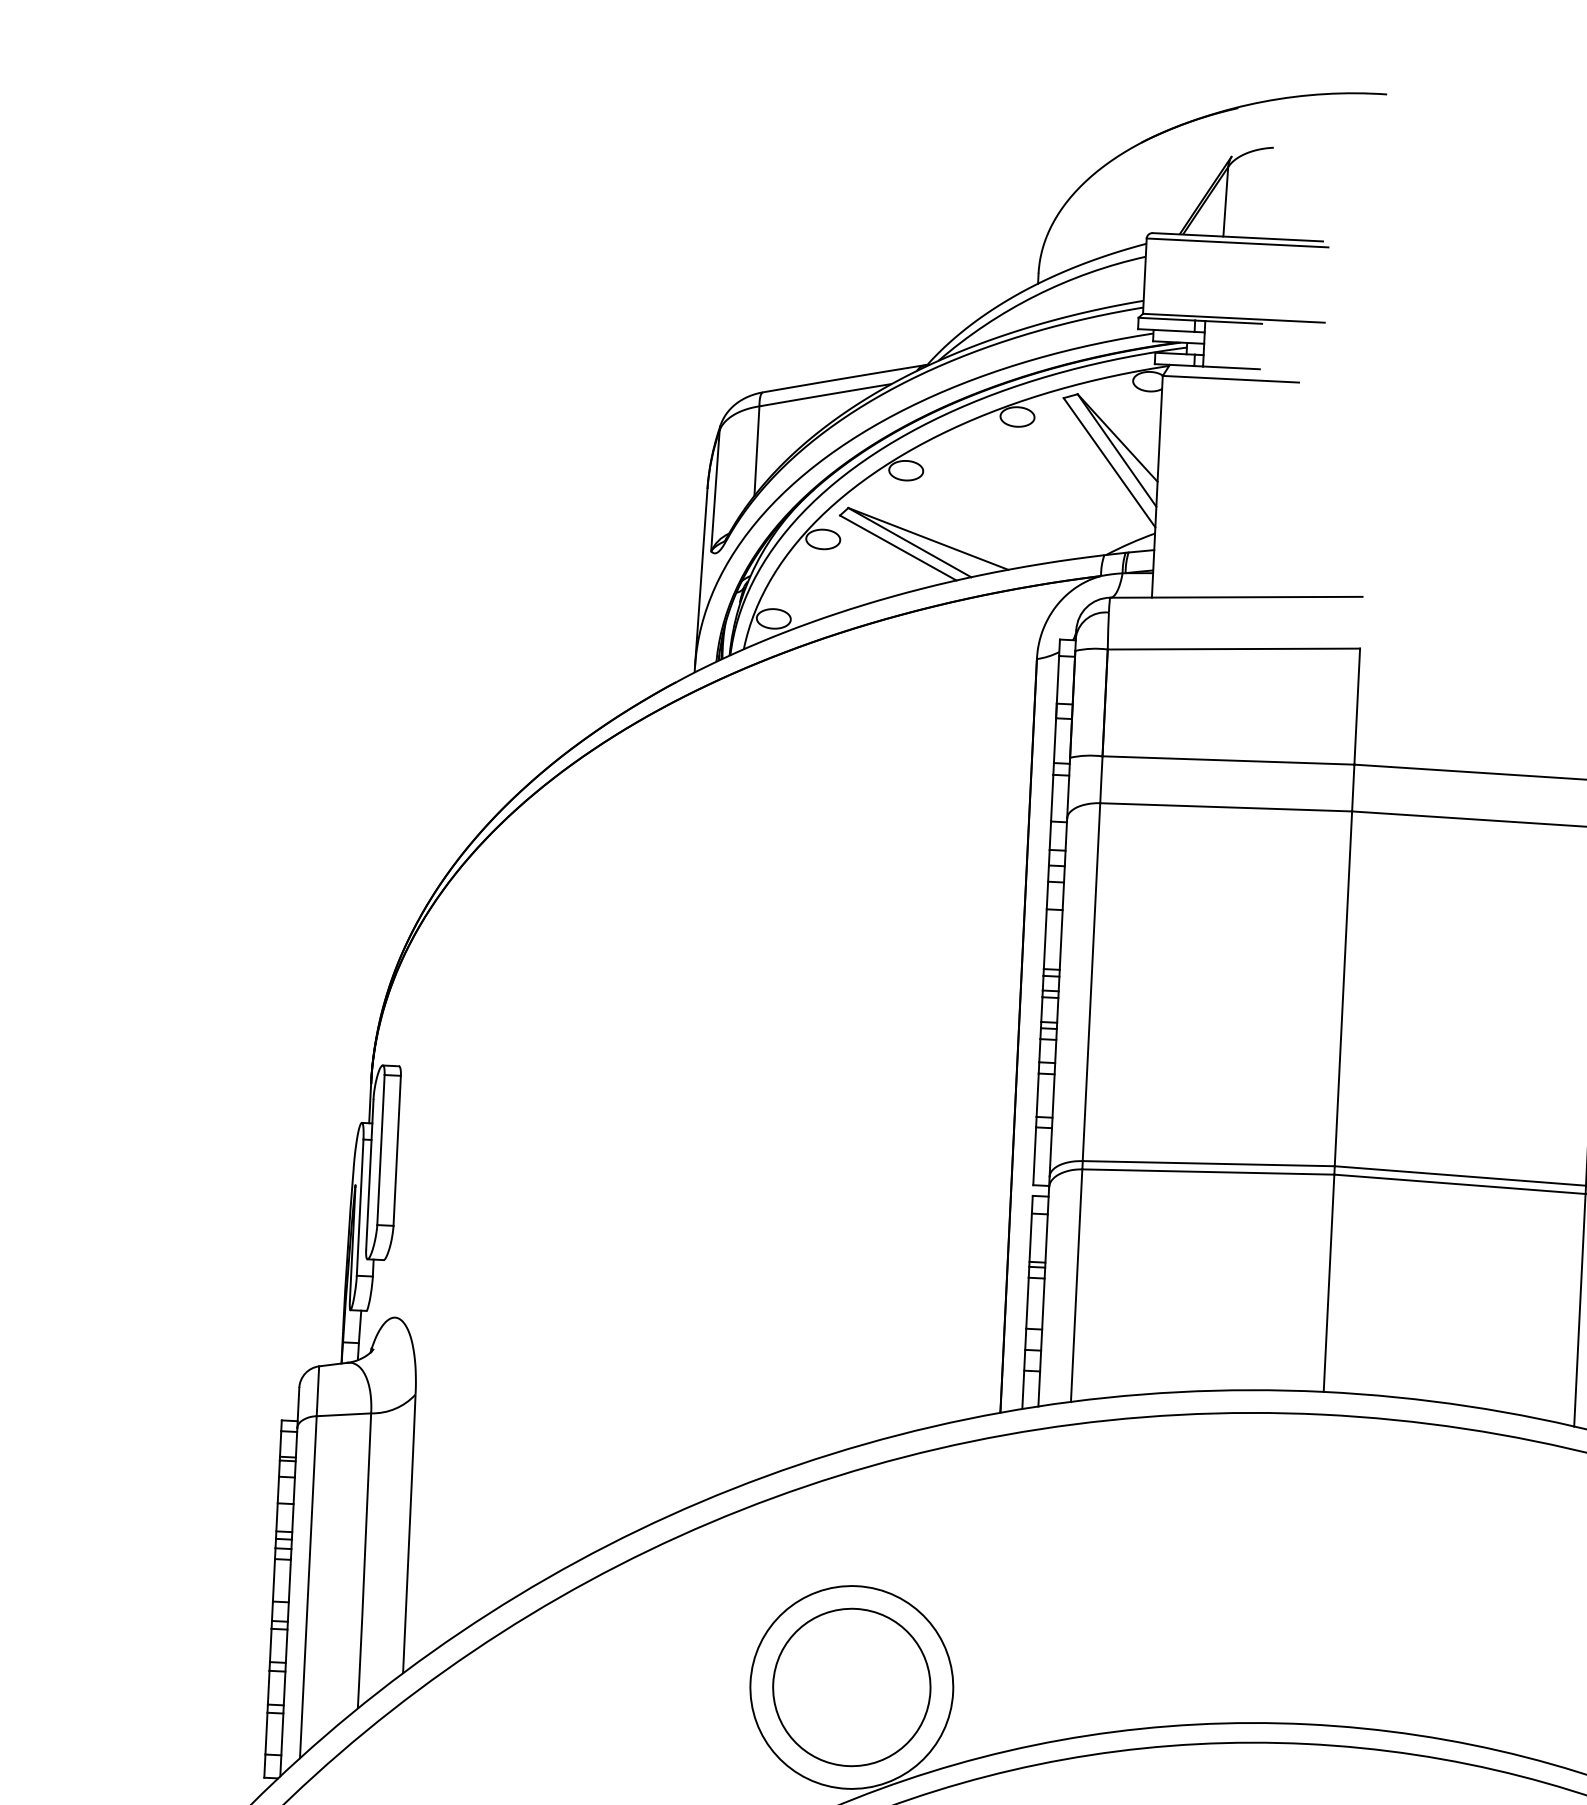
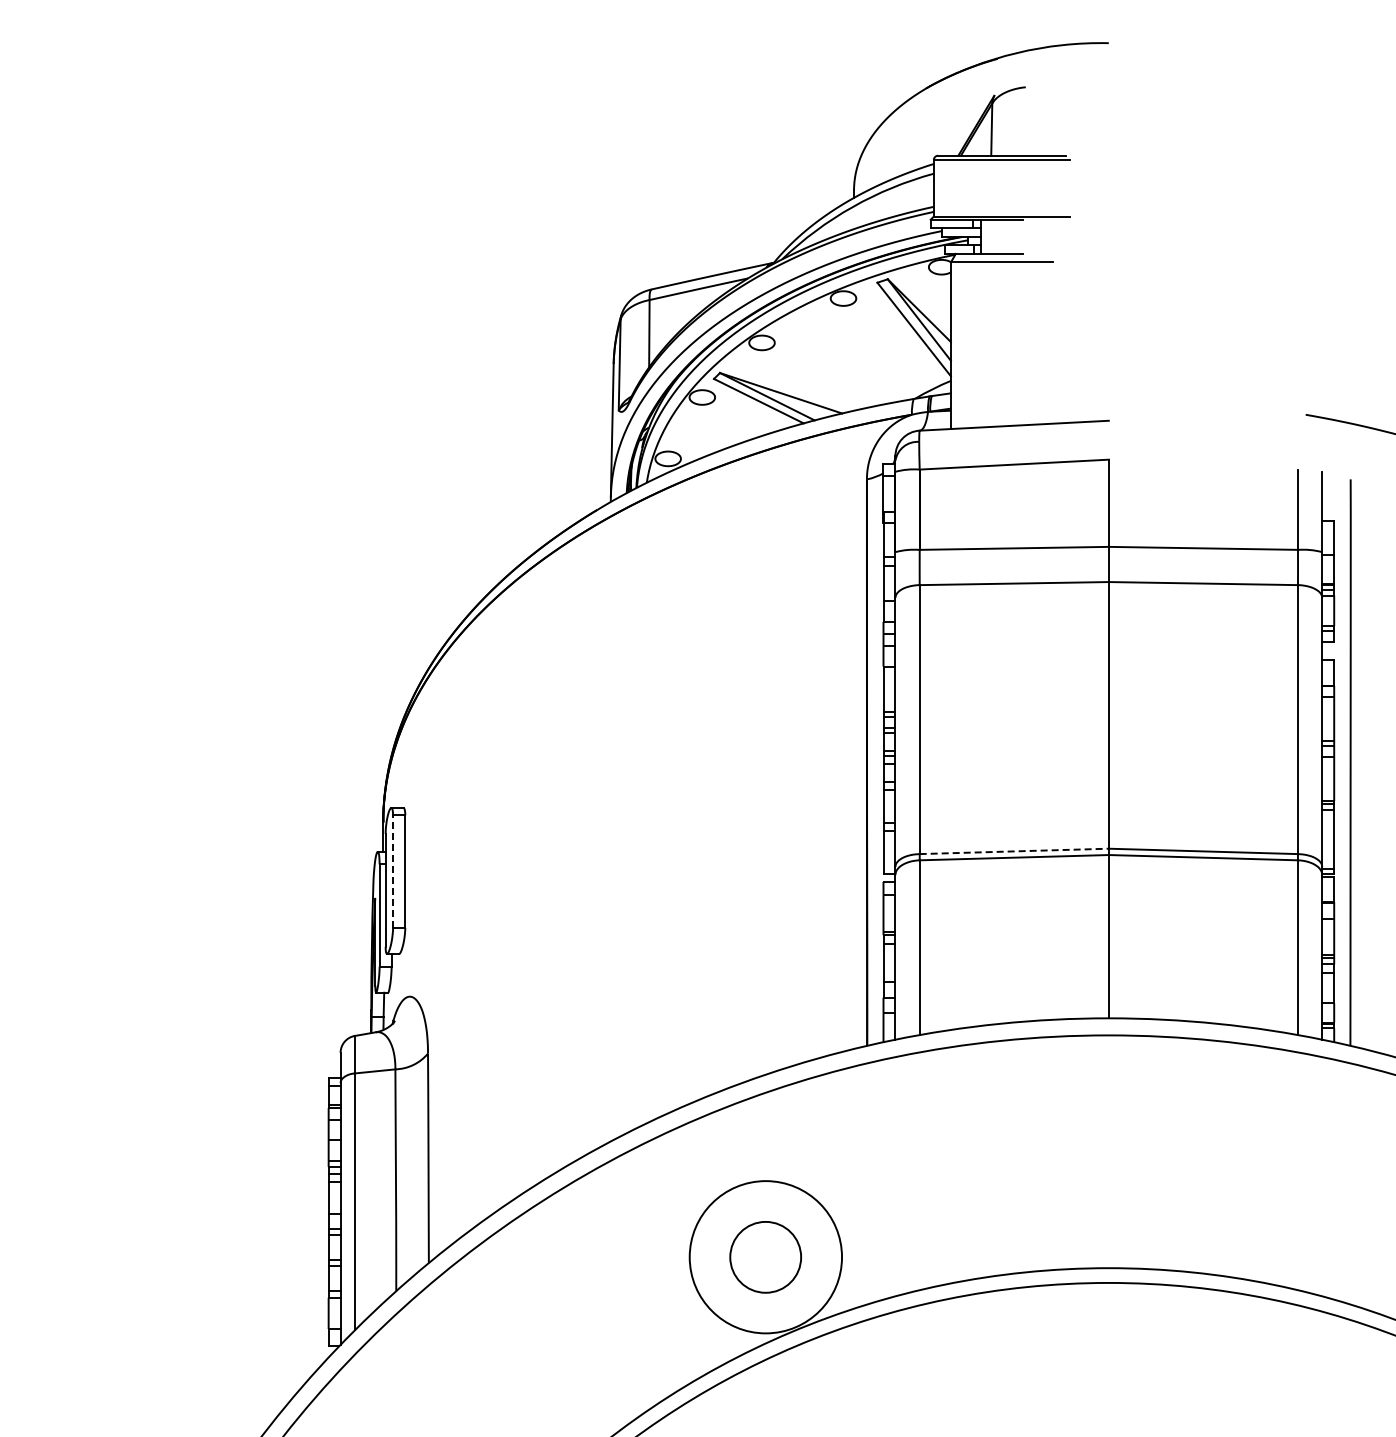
line: (381, 1150) -> (393, 871), solid -> dashed
line: (1209, 1163) -> (1014, 851), solid -> dashed
circle: (851, 1687) -> (765, 1257), size x0.6

